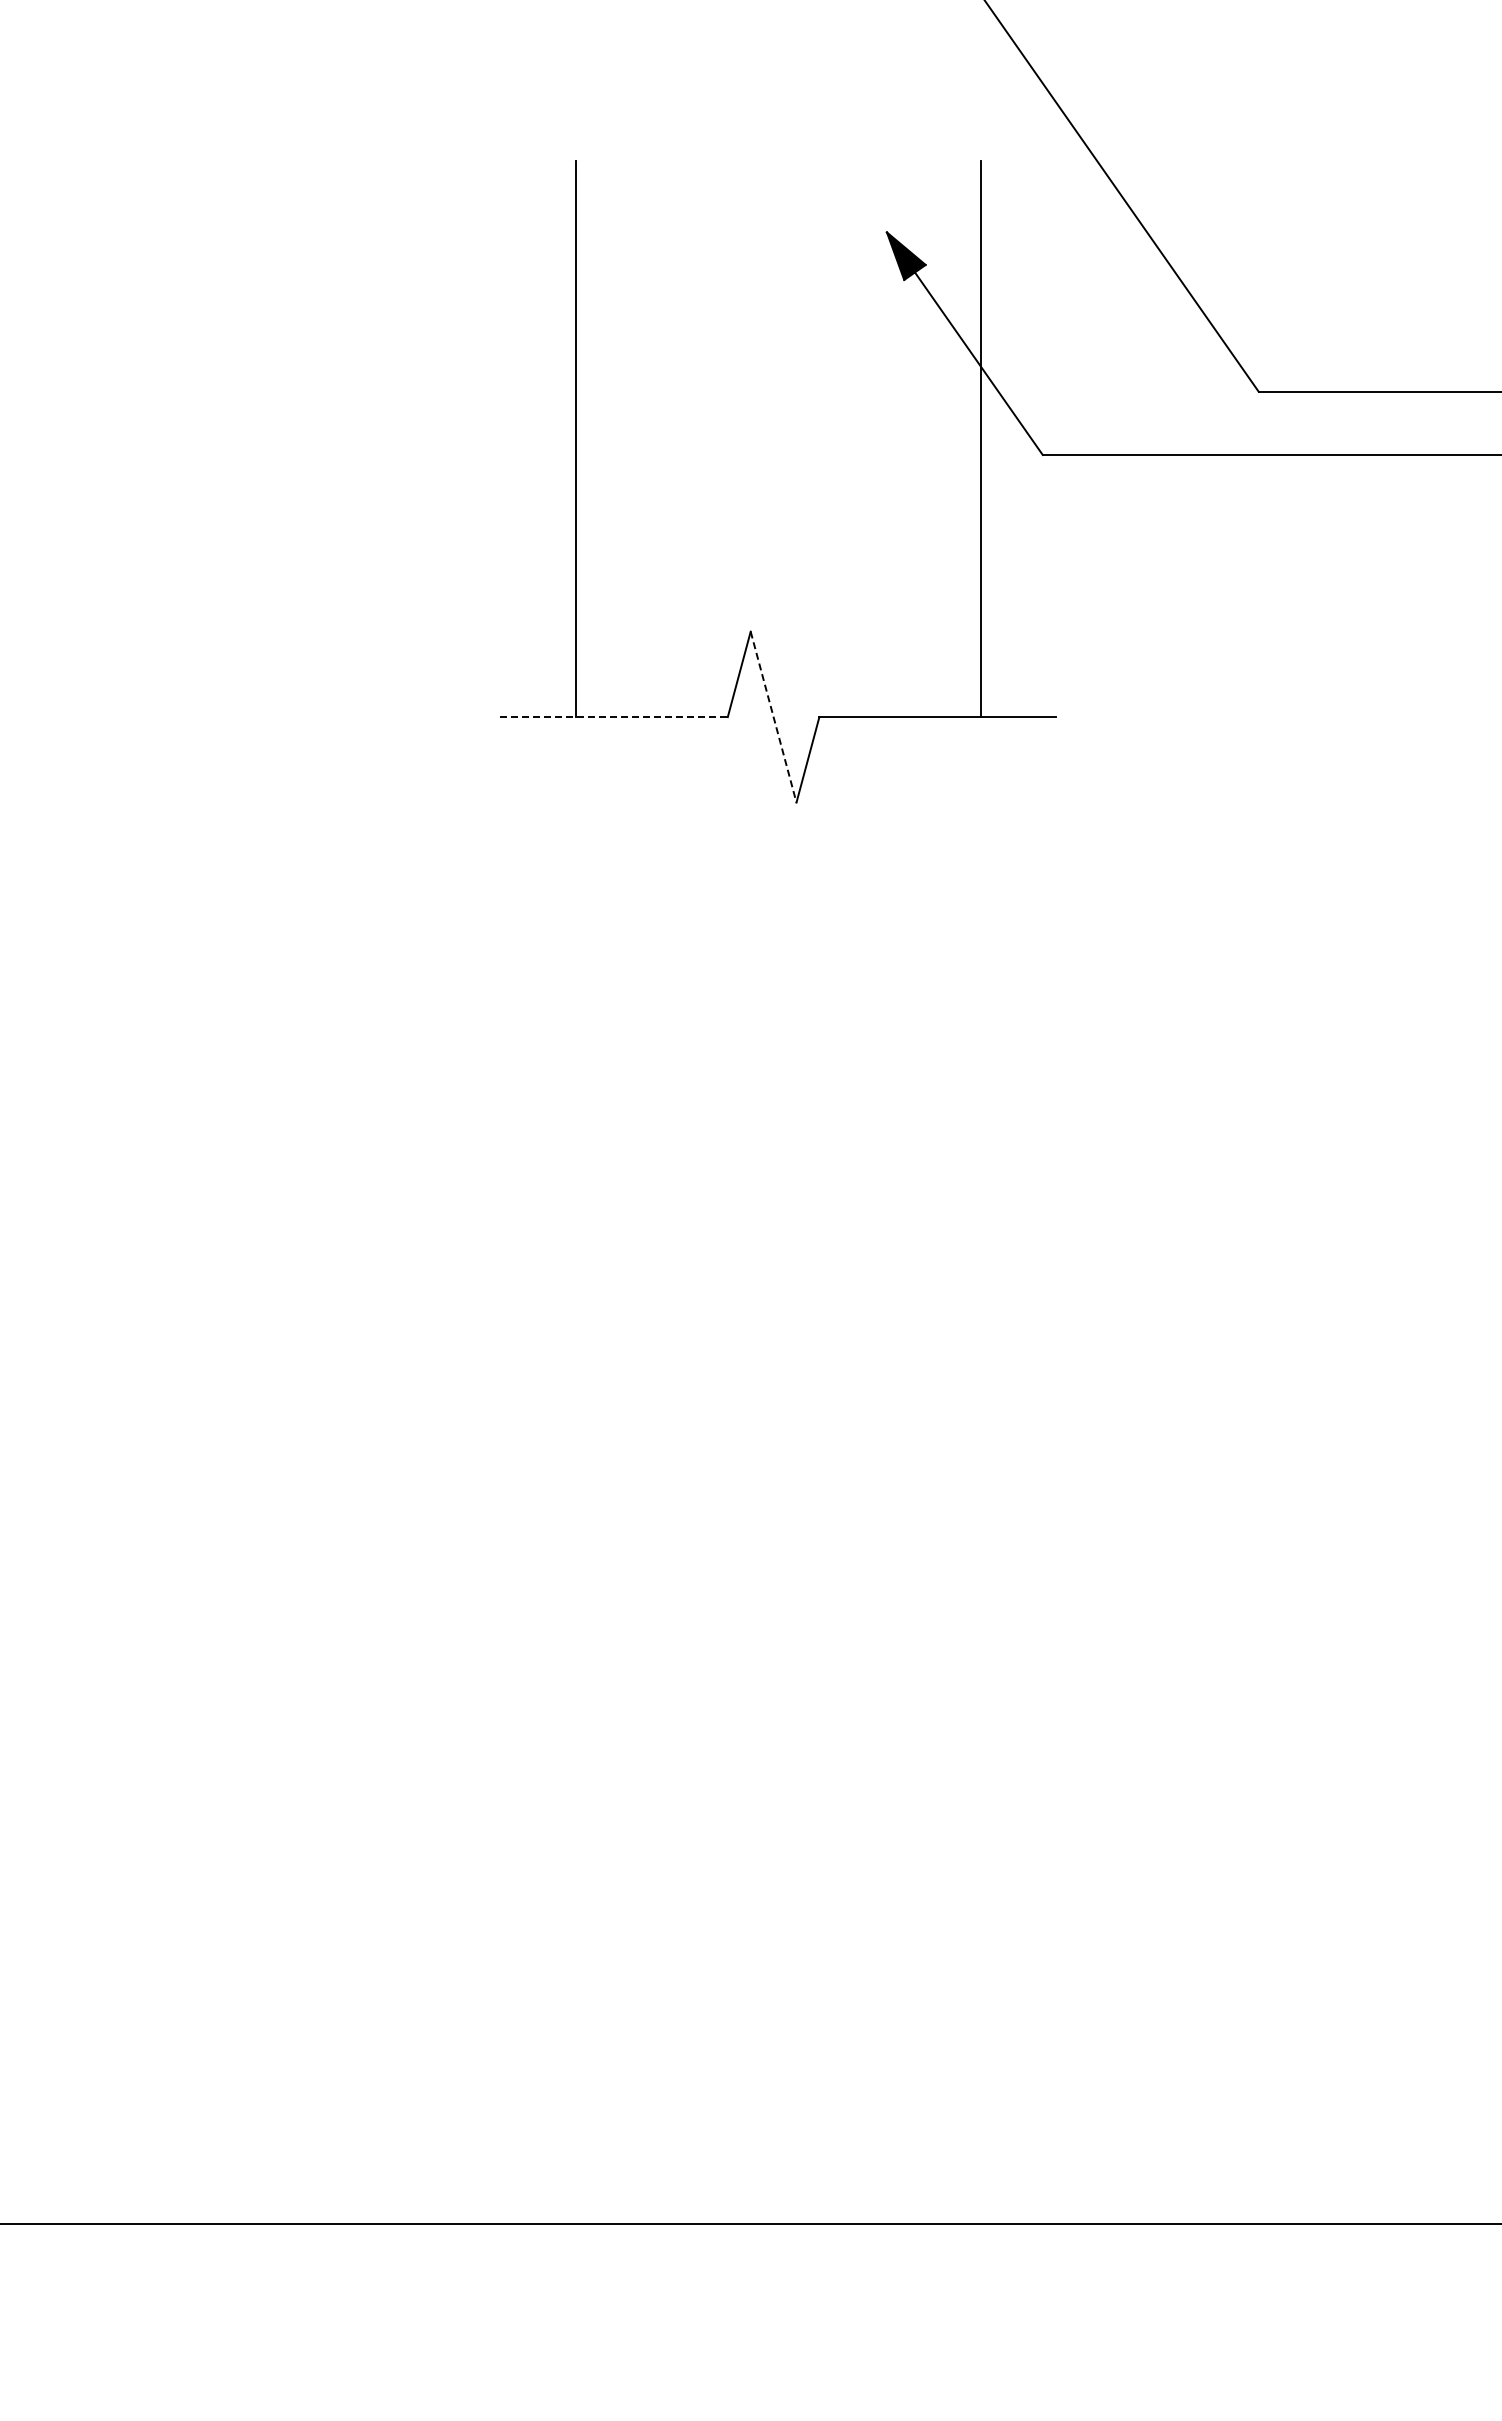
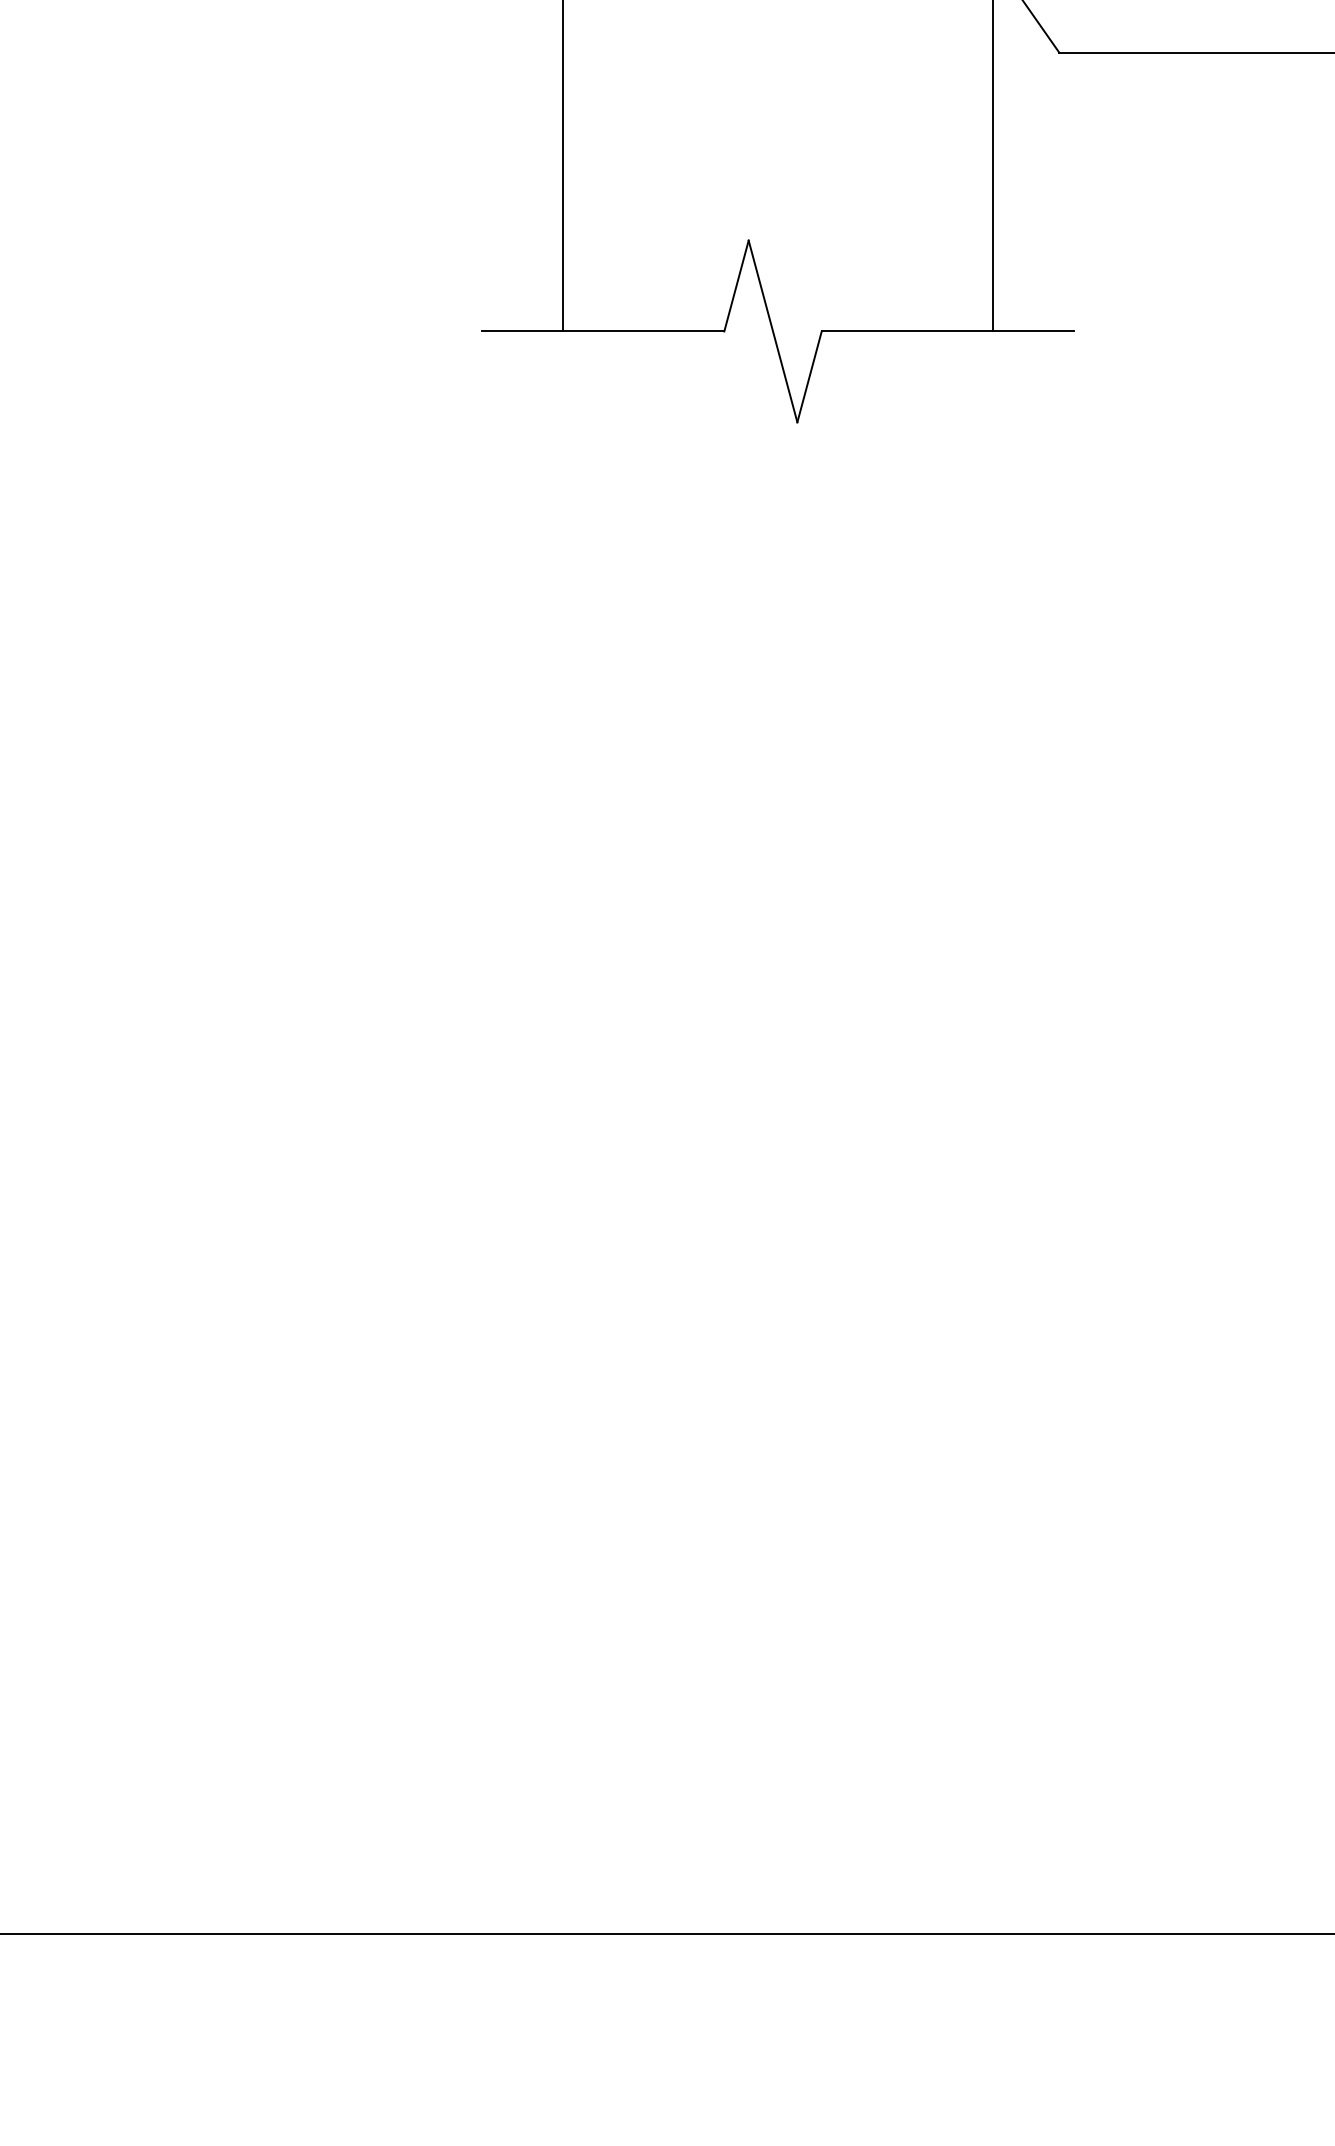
line: (614, 717) -> (603, 331), dashed -> solid
line: (773, 717) -> (772, 331), dashed -> solid

